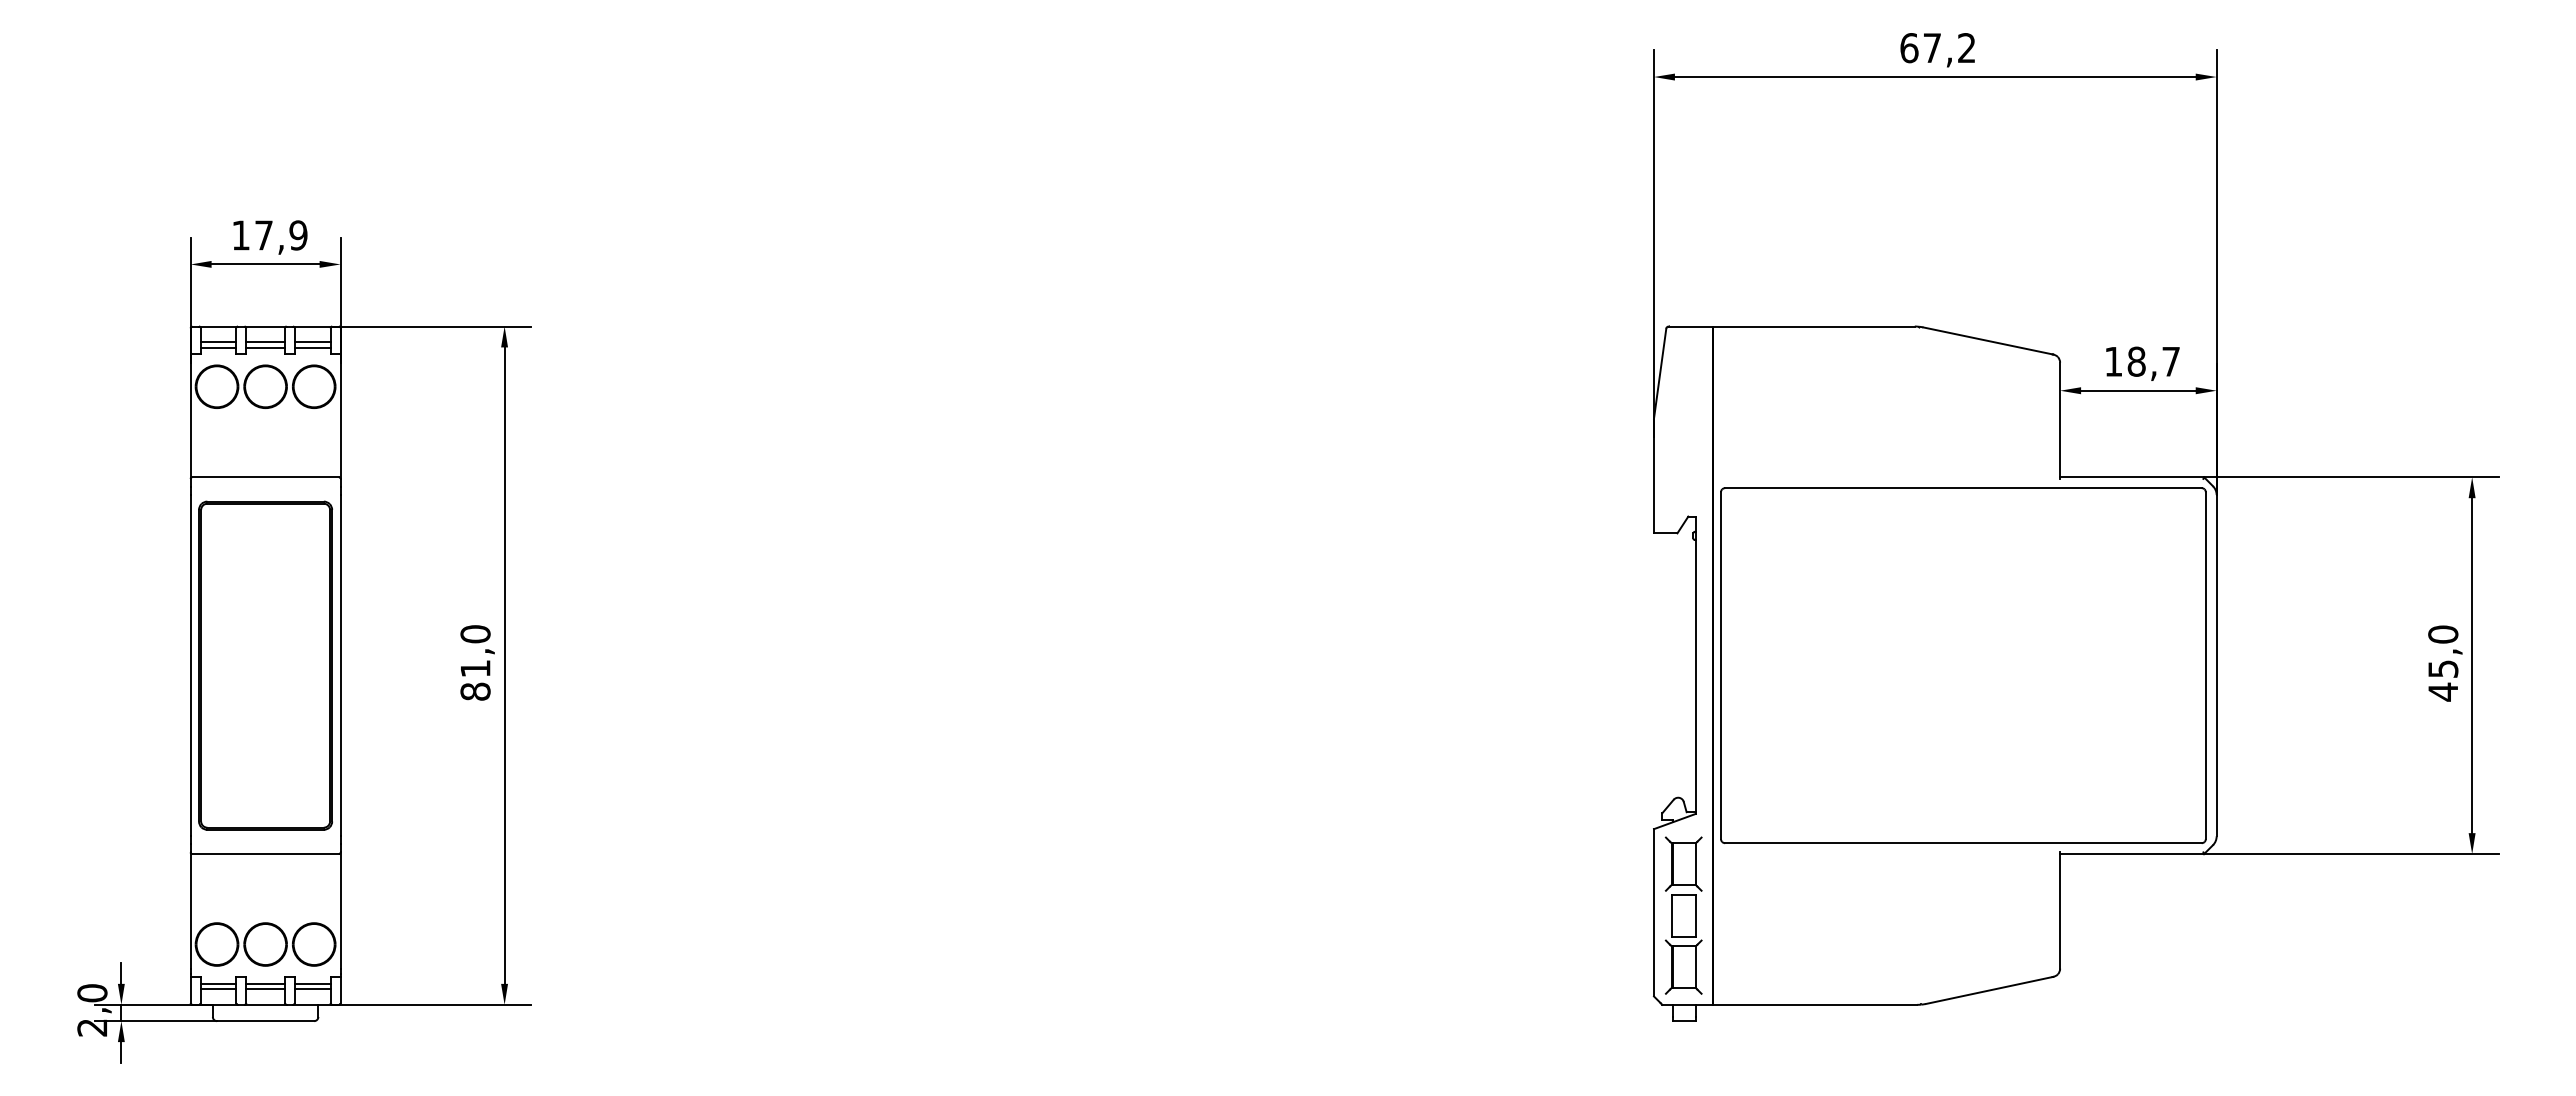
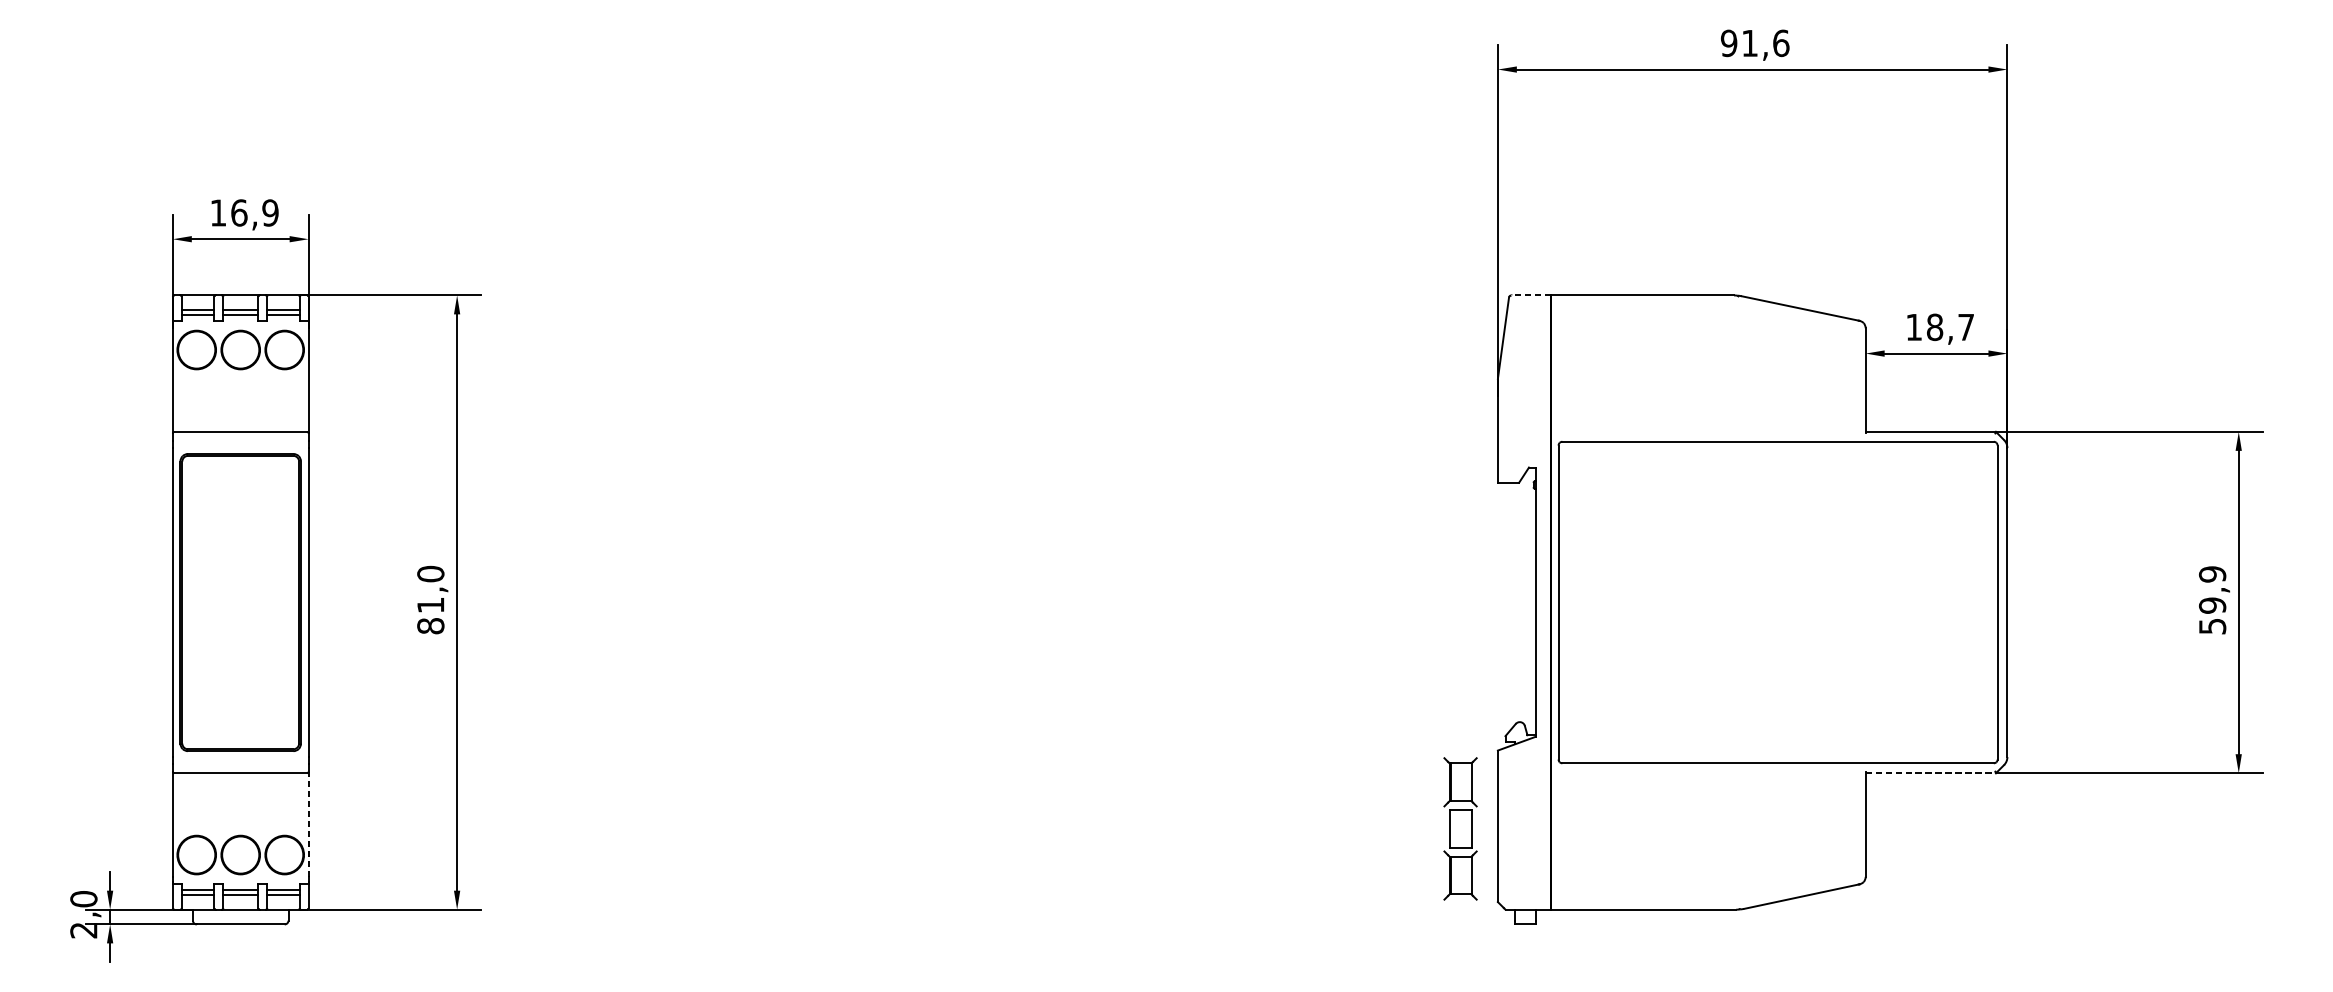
text: (1938, 48) -> (1755, 43), 67,2 -> 91,6
text: (264, 235) -> (239, 213), 17,9 -> 16,9
line: (1690, 326) -> (1530, 295), solid -> dashed
text: (2443, 663) -> (2212, 600), 45,0 -> 59,9
line: (2132, 854) -> (1931, 773), solid -> dashed
line: (340, 910) -> (308, 824), solid -> dashed
part: (1683, 915) -> (1460, 828), moved

